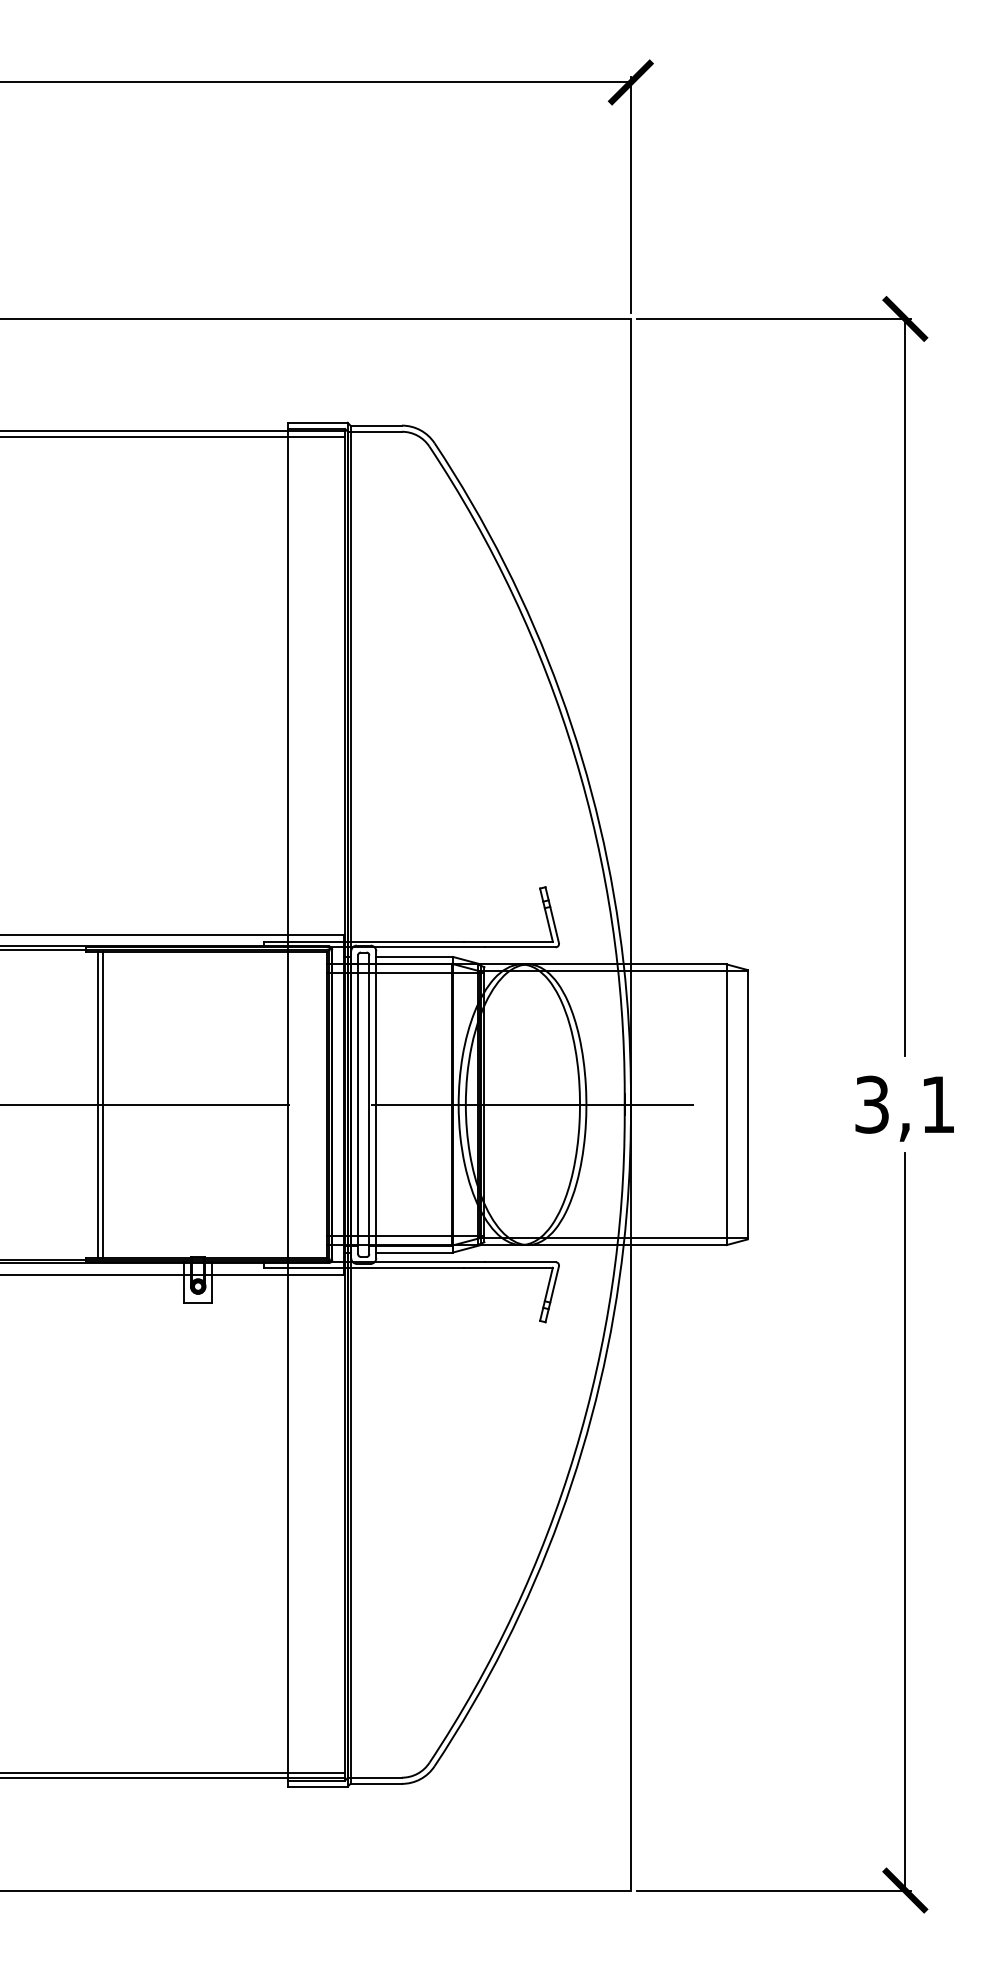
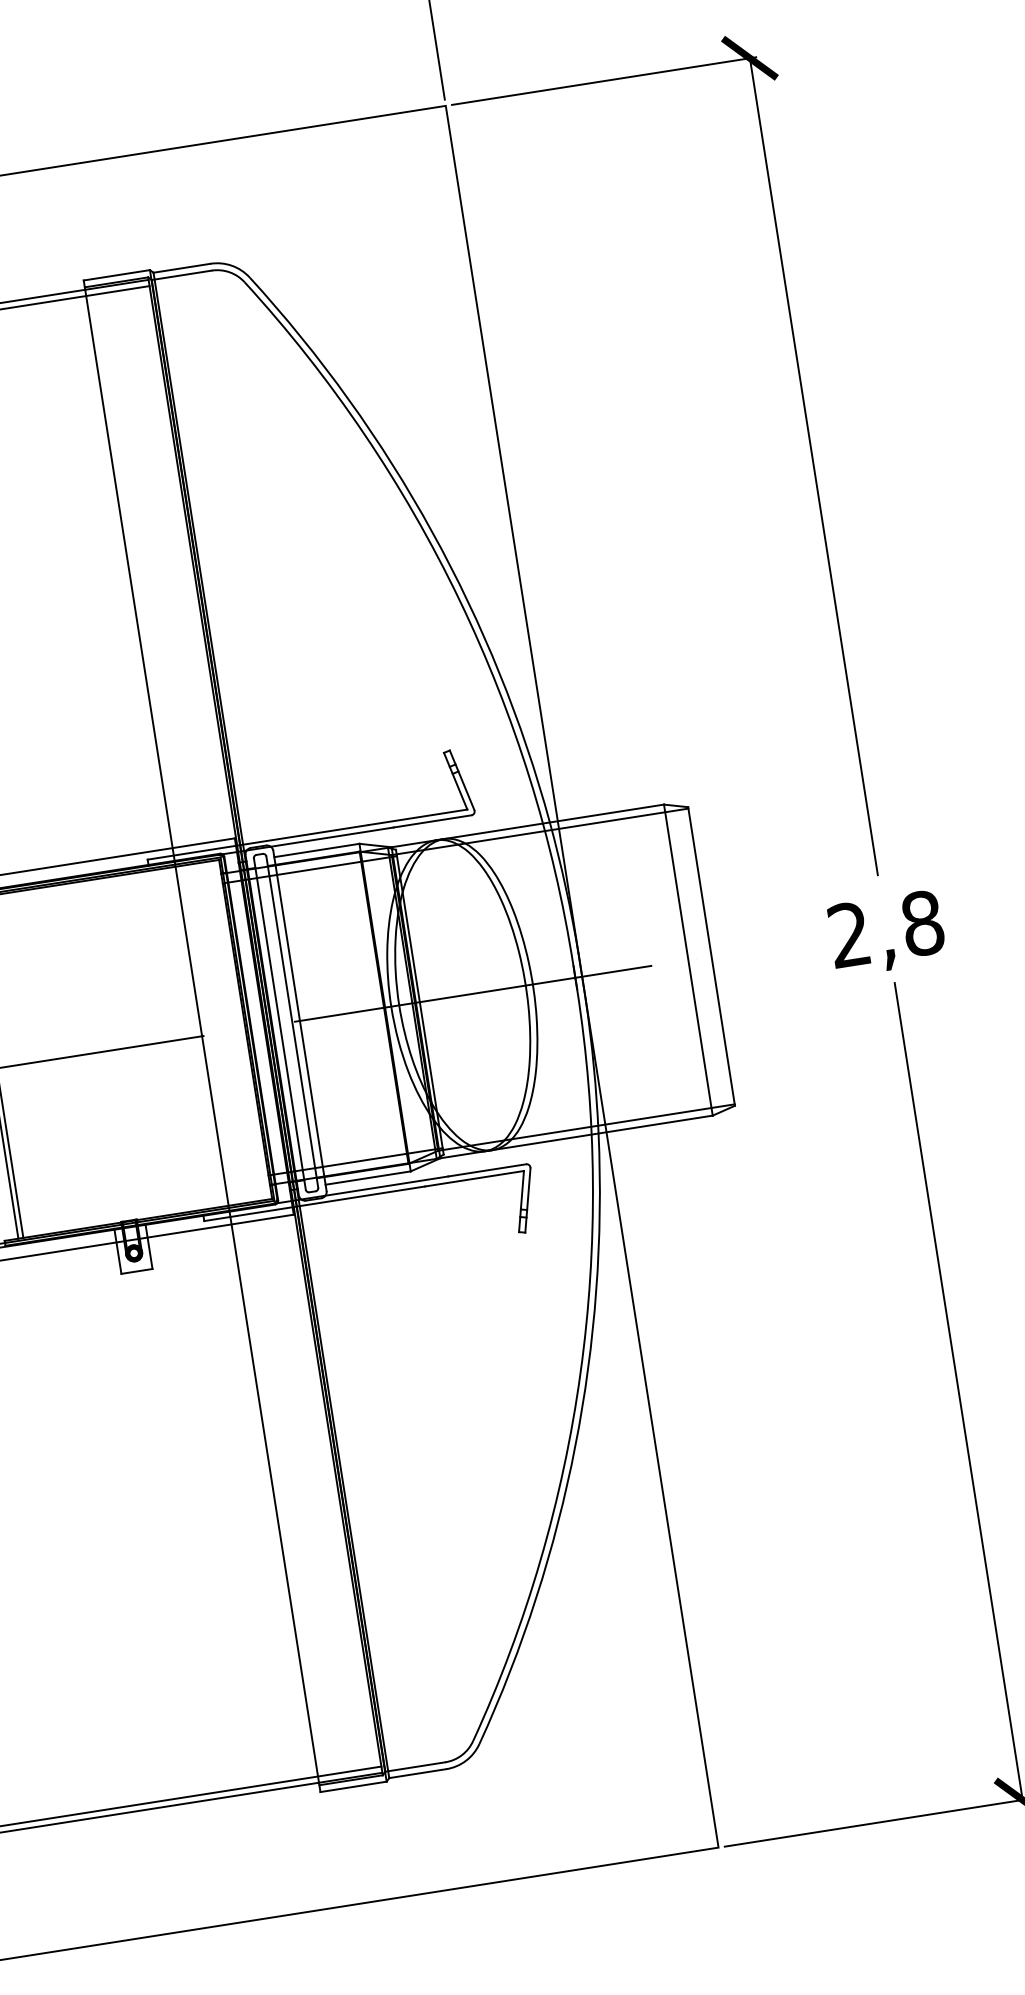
text: (905, 1104) -> (886, 928), 3,1 -> 2,8

